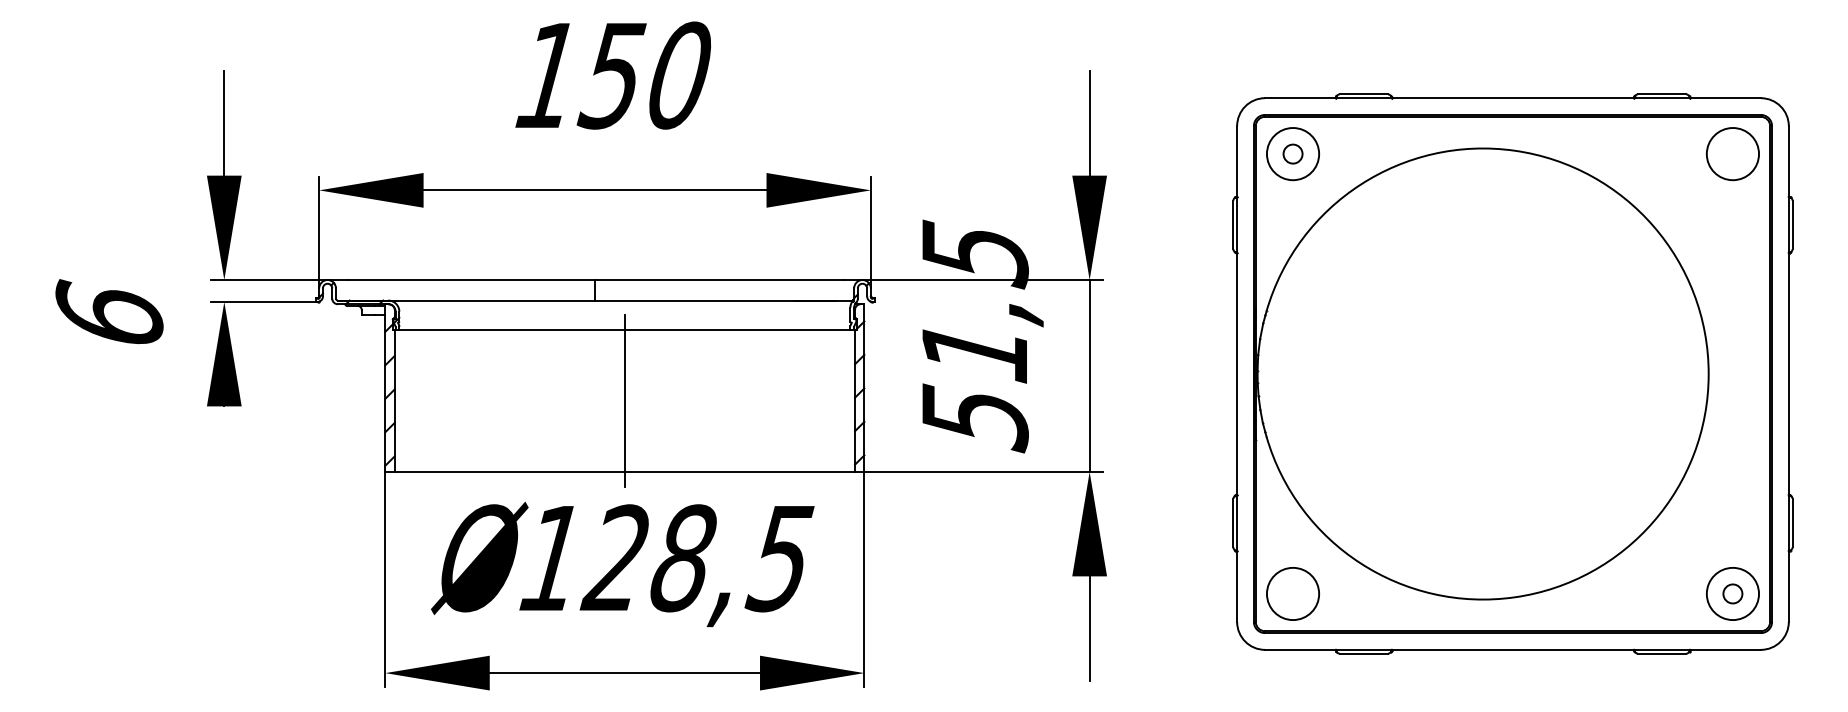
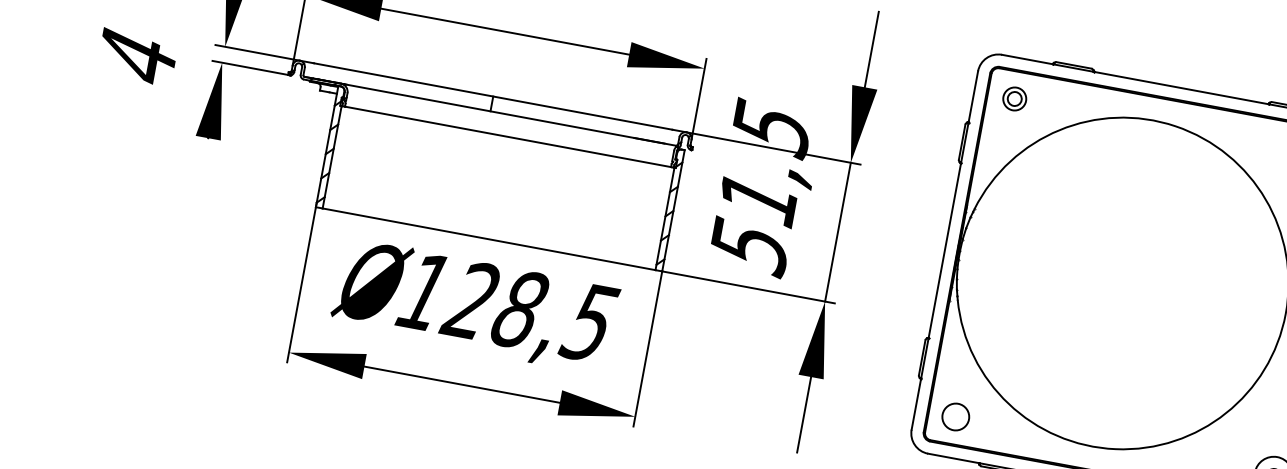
circle: (1292, 154) -> (1014, 99), size x0.6
text: (109, 313) -> (137, 55), 6 -> 4
line: (624, 400) -> (498, 187), removed
circle: (1292, 593) -> (955, 416), size x0.7

